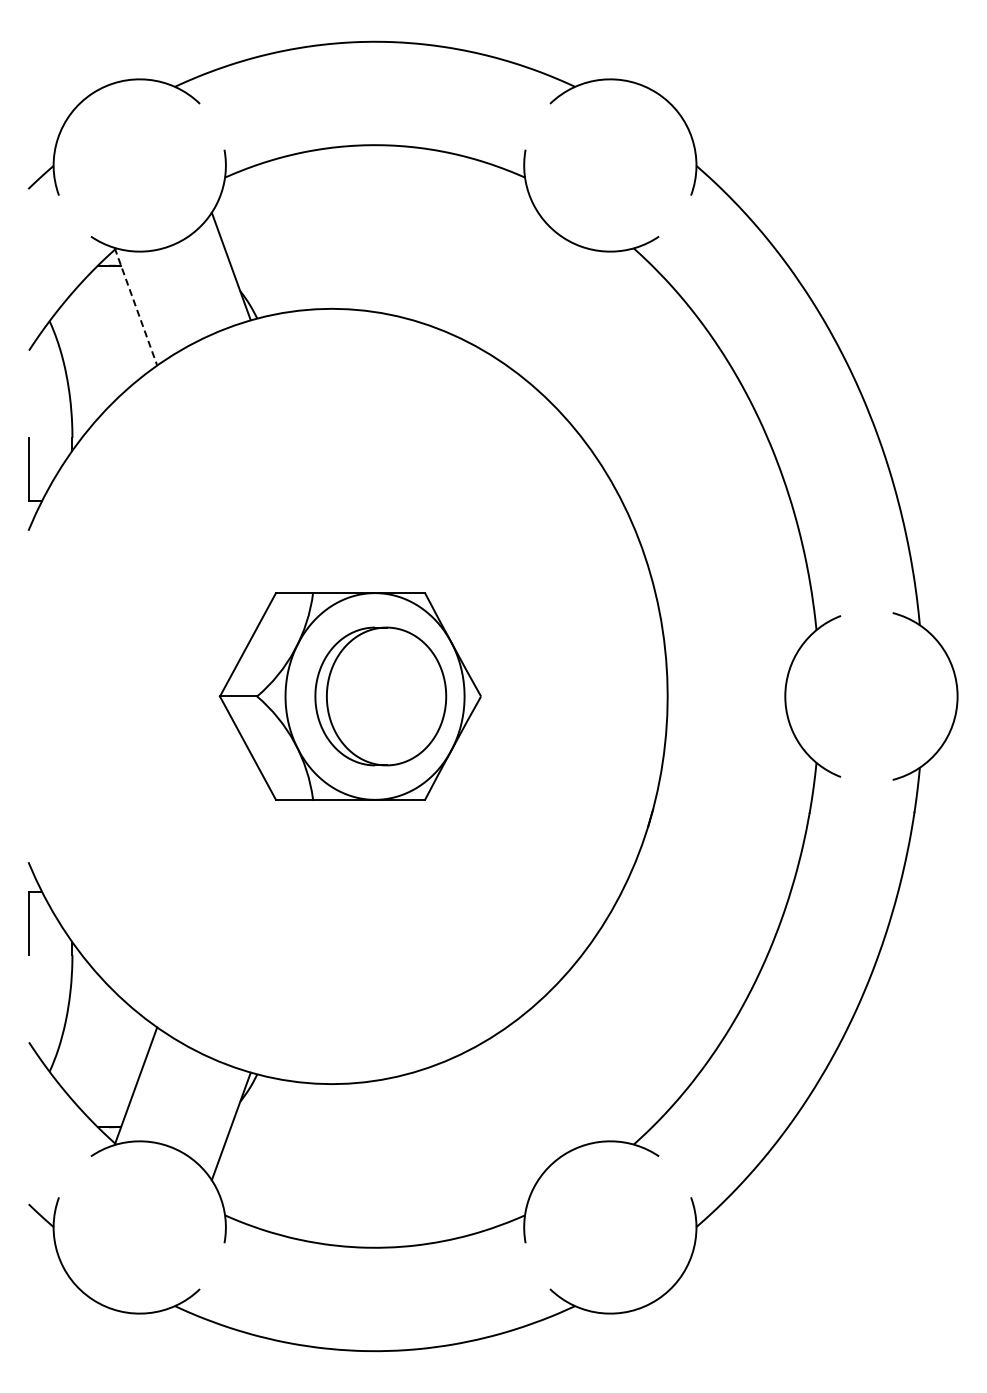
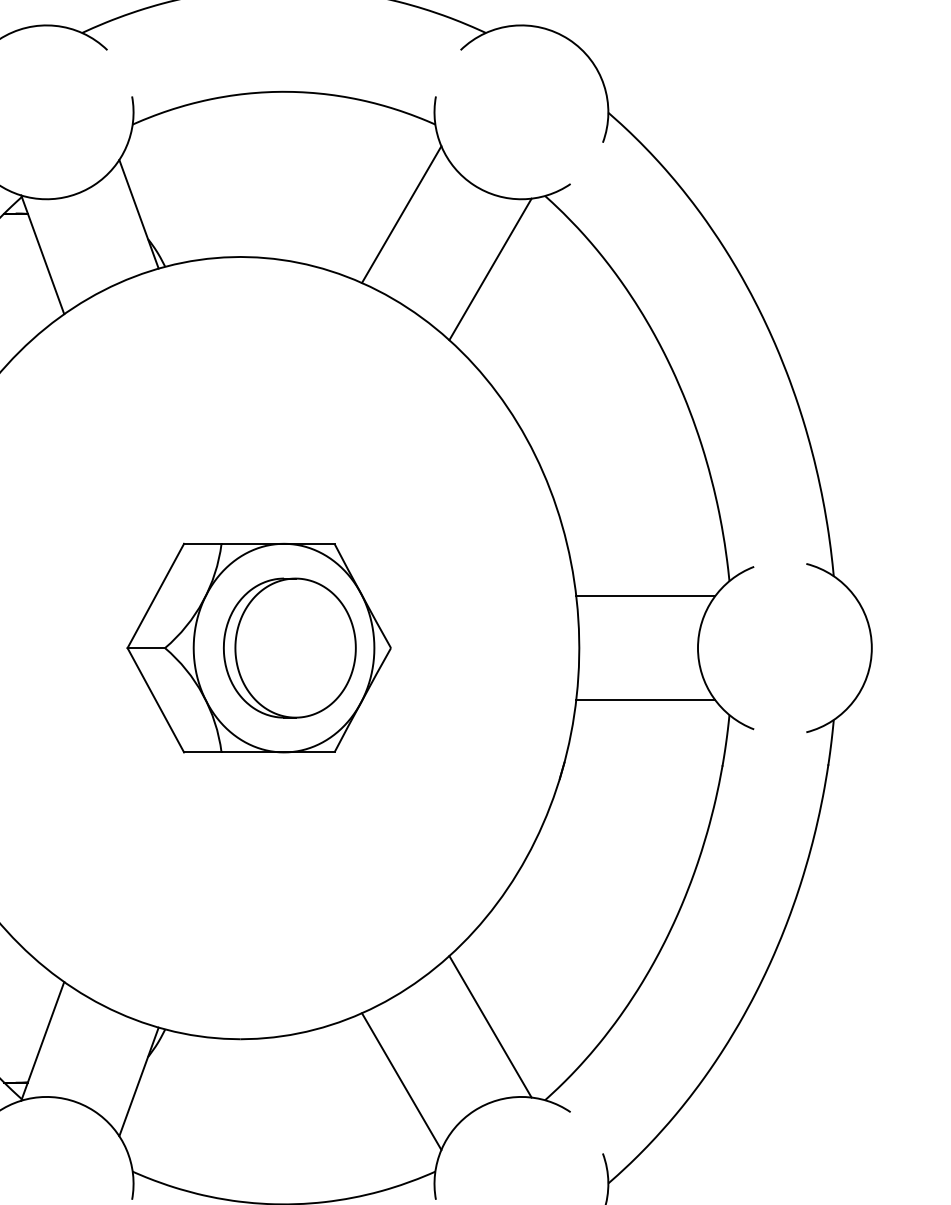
line: (491, 266) -> (401, 214), added
line: (135, 306) -> (42, 254), dashed -> solid
line: (579, 321) -> (490, 269), added
line: (733, 644) -> (645, 595), added
line: (733, 748) -> (645, 700), added
line: (579, 1071) -> (490, 1026), added
line: (491, 1125) -> (401, 1080), added

